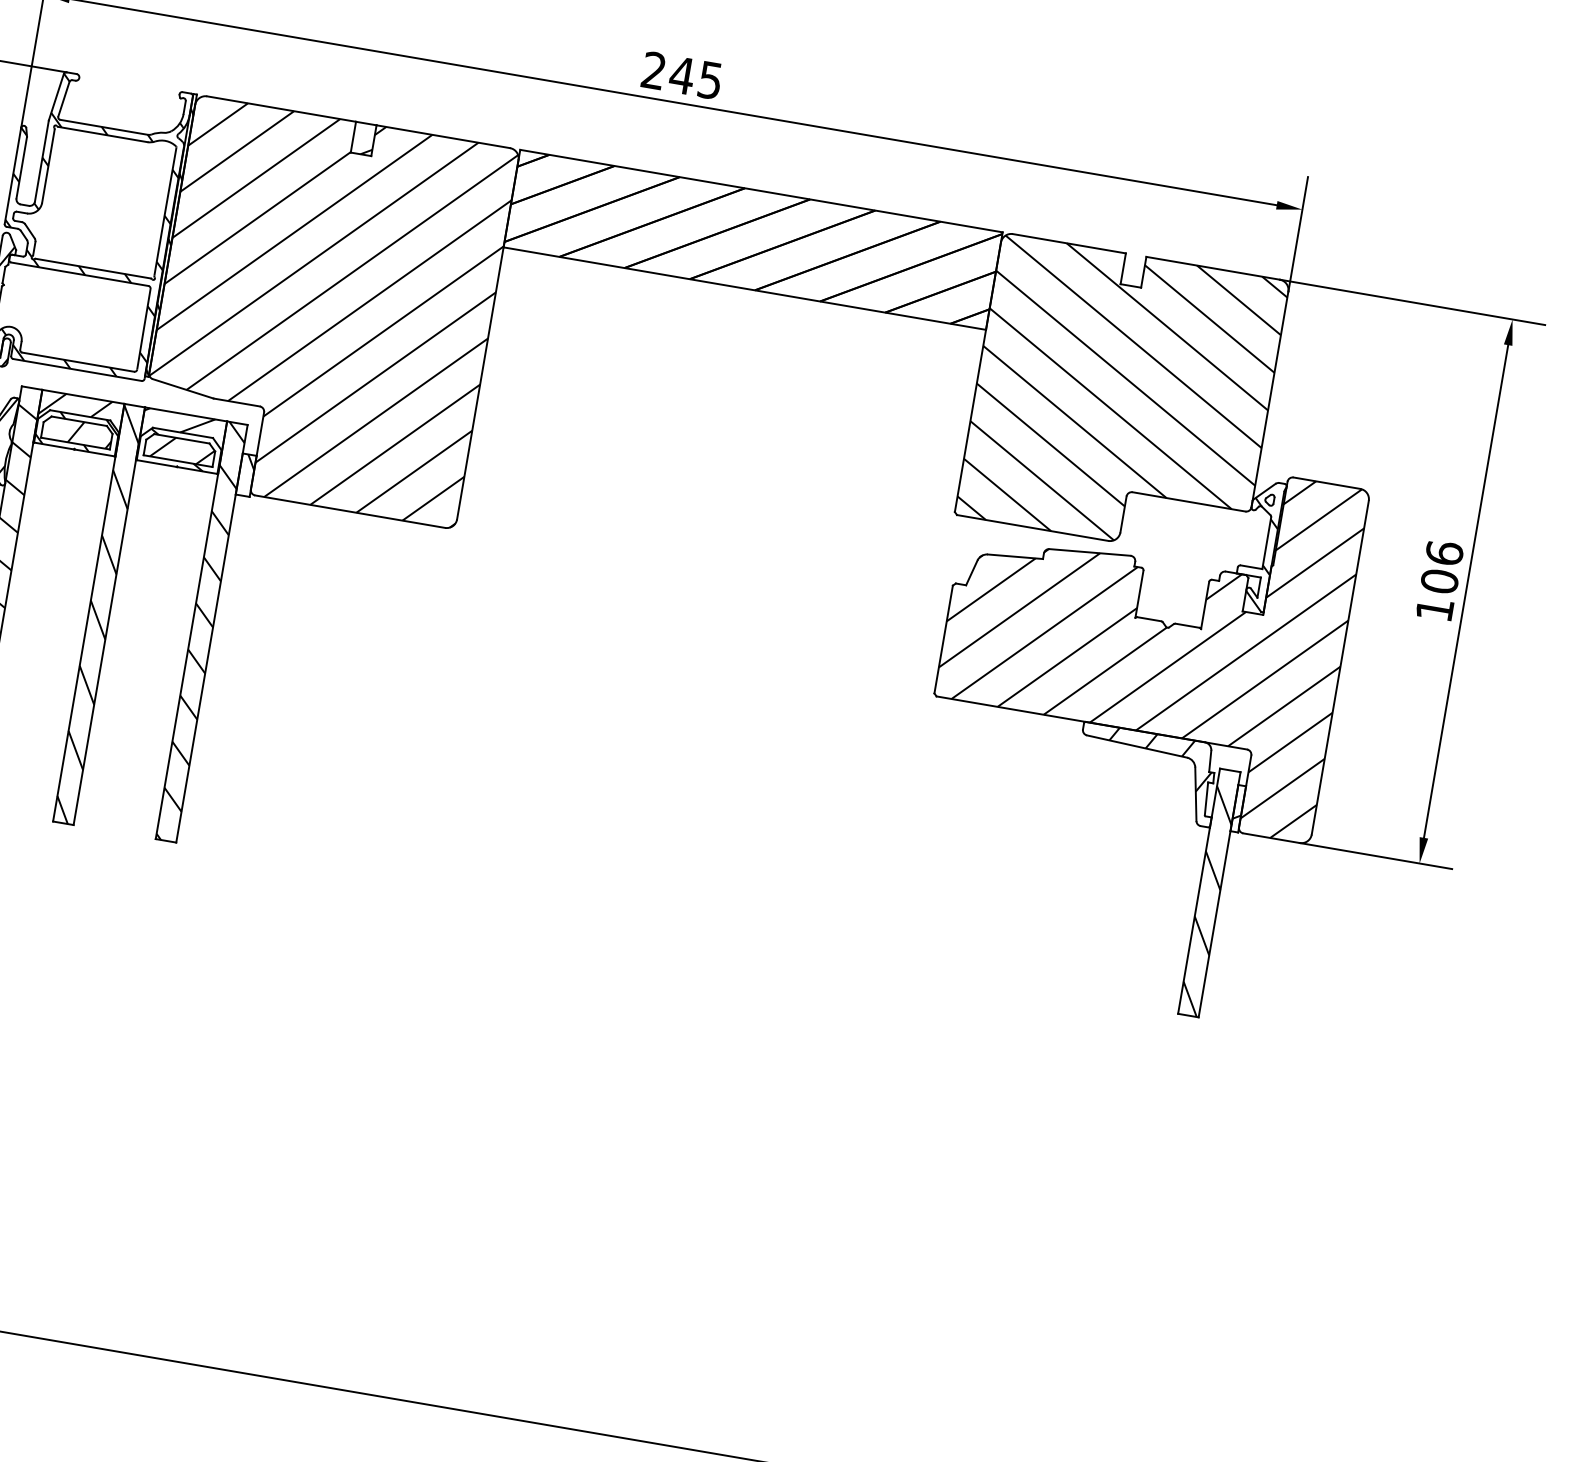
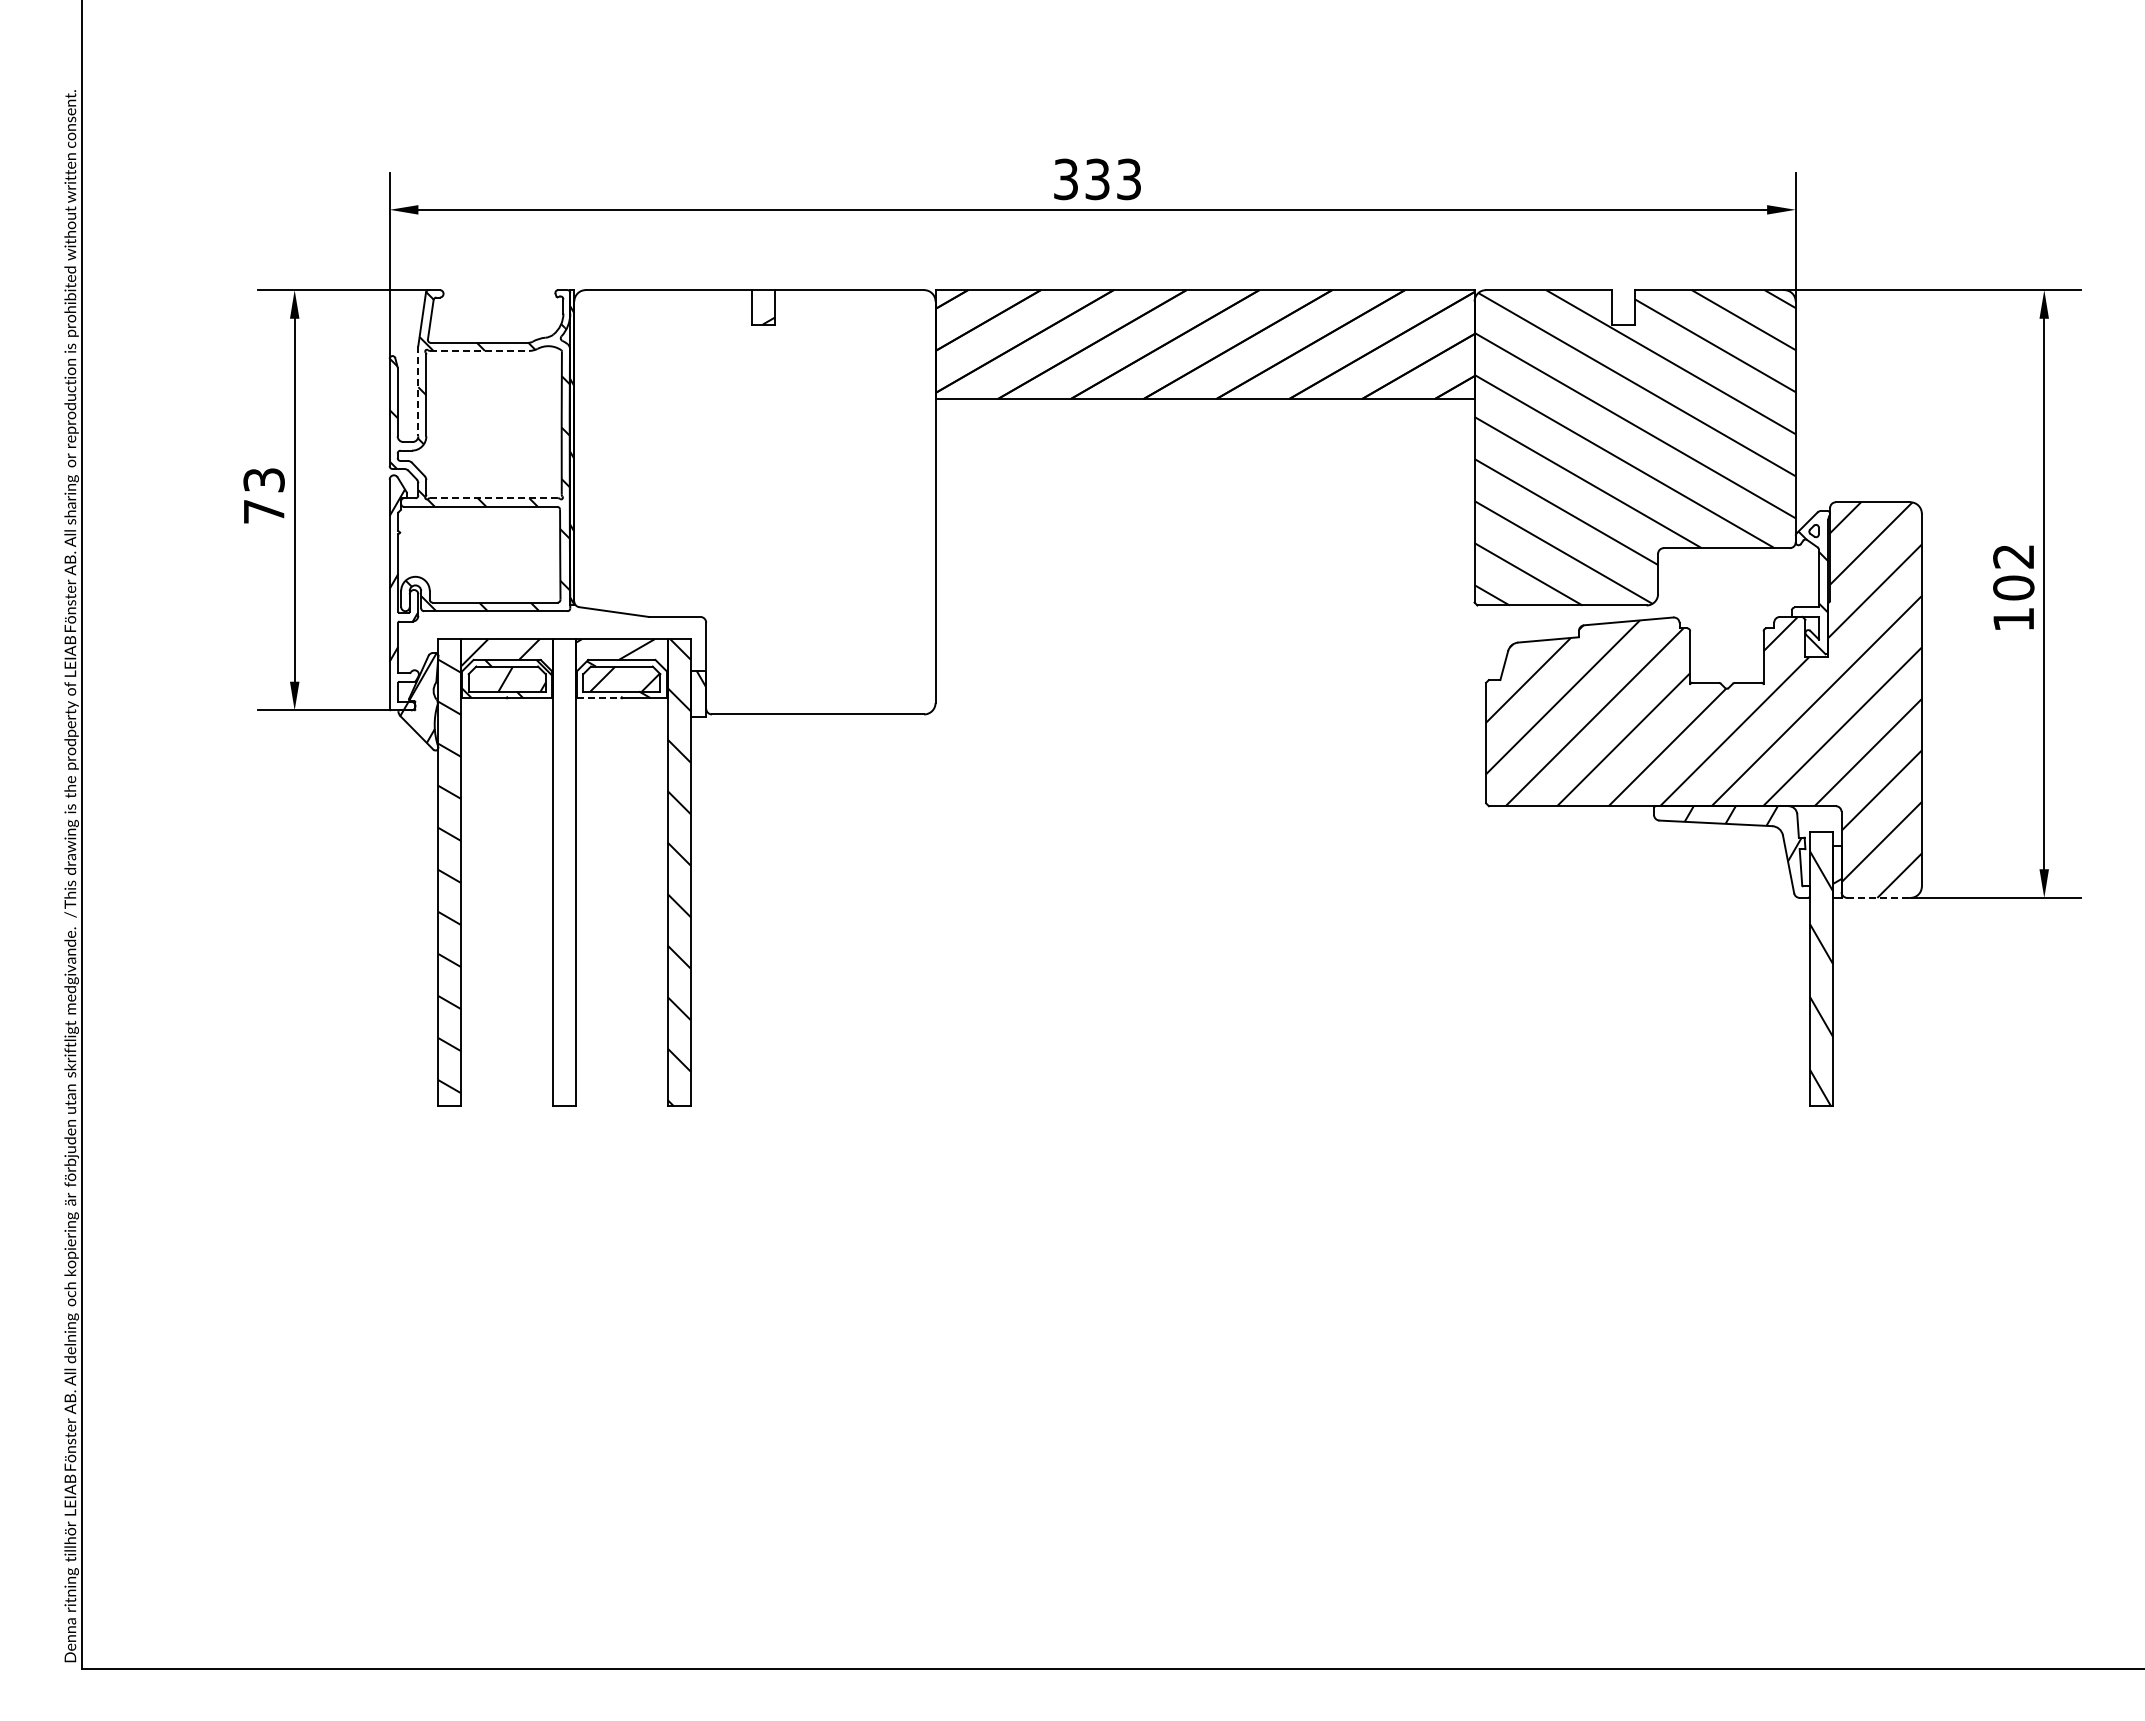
text: (682, 75) -> (1097, 179), 245 -> 333
line: (102, 134) -> (479, 350), solid -> dashed
line: (41, 161) -> (418, 391), solid -> dashed
line: (92, 268) -> (493, 498), solid -> dashed
hatch: (325, 312) -> (754, 502), removed
line: (156, 463) -> (599, 698), solid -> dashed
text: (1444, 552) -> (2013, 555), 106 -> 102
hatch: (99, 614) -> (564, 872), removed
line: (1271, 837) -> (1878, 897), solid -> dashed

